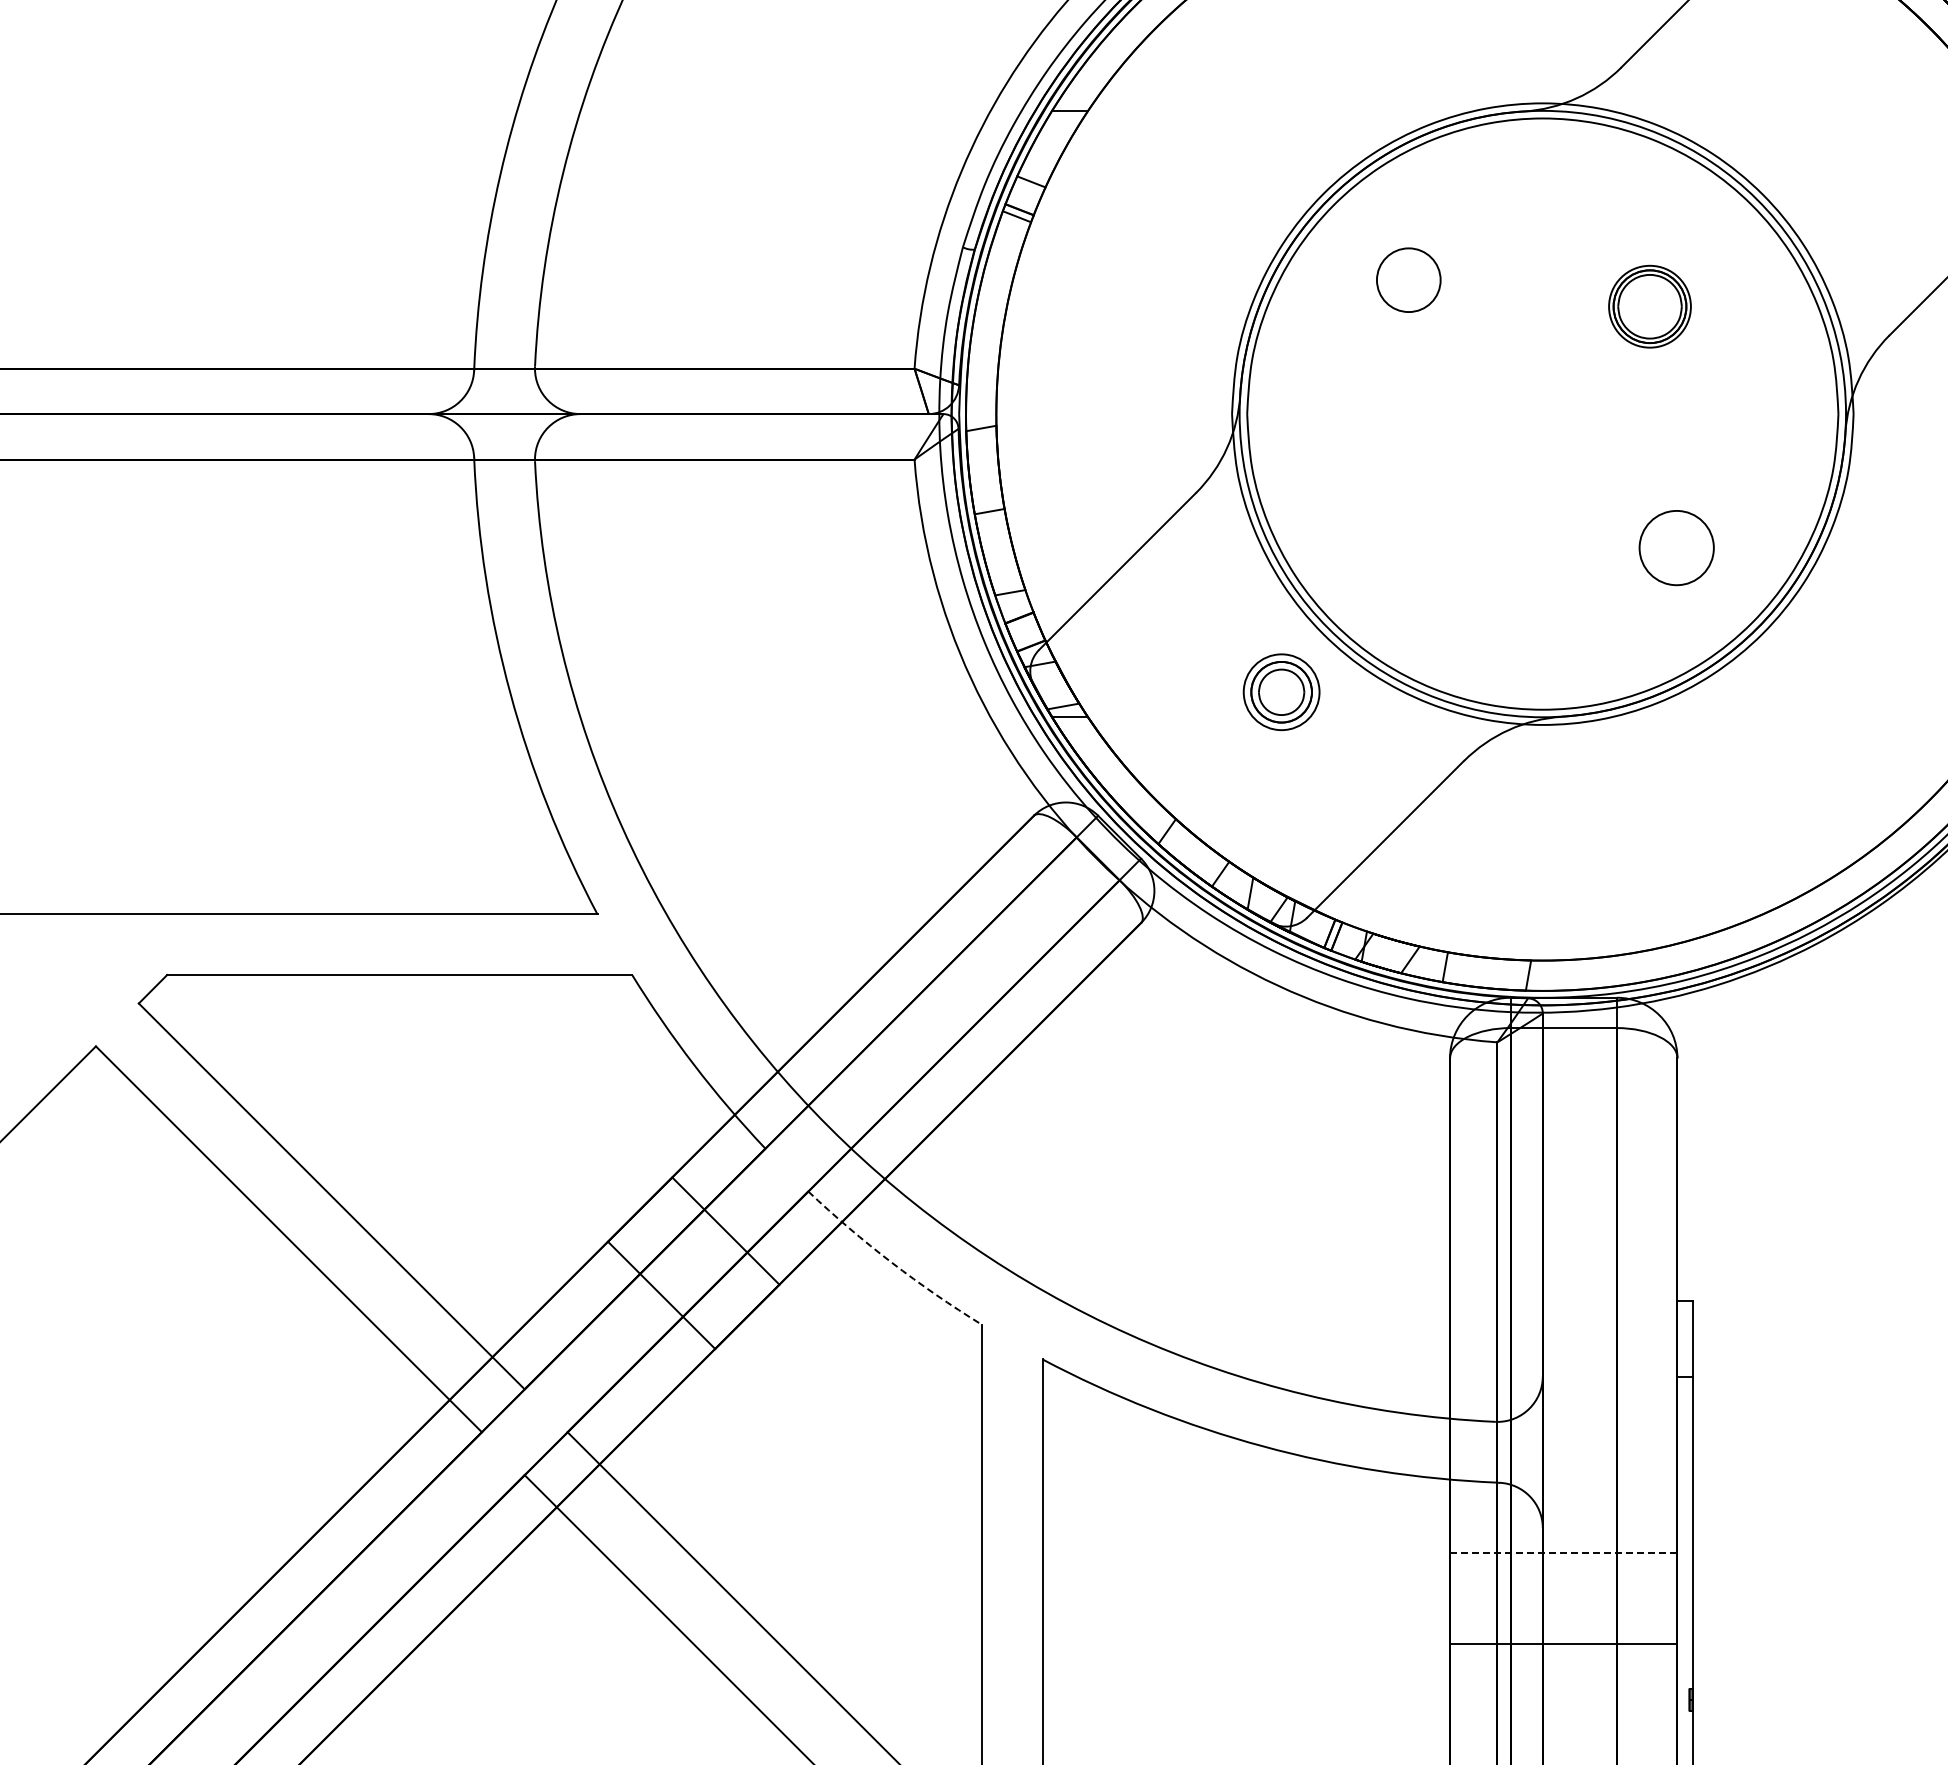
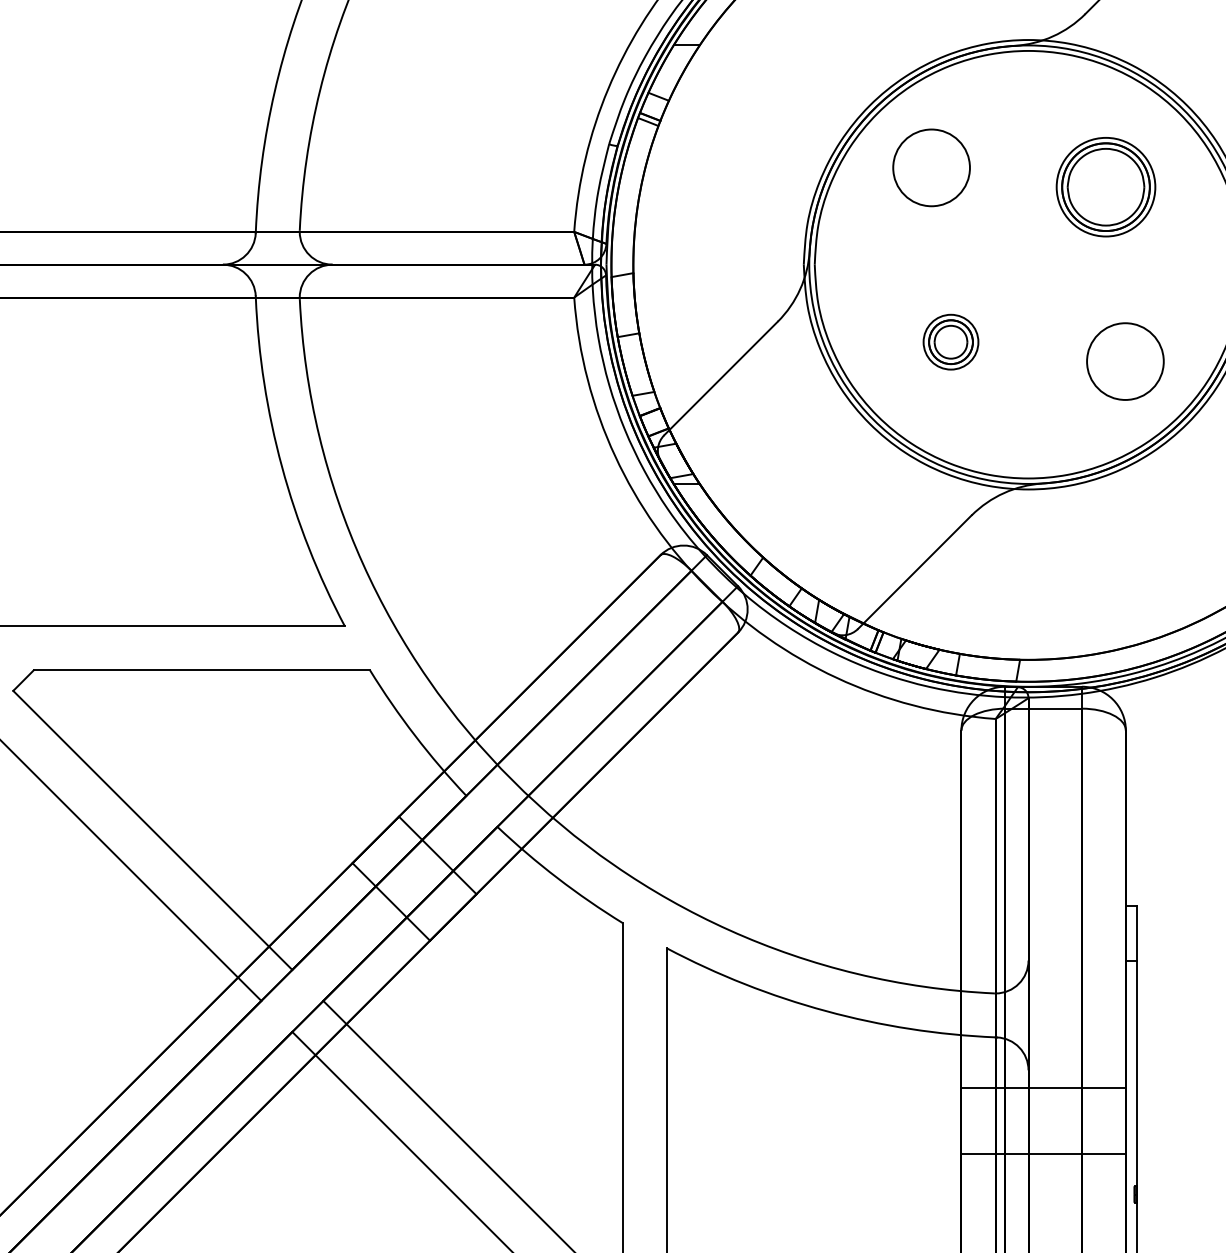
circle: (1408, 280) -> (931, 168), size x1.67
part: (1649, 306) -> (1105, 186), size x1.67
circle: (1676, 547) -> (1125, 361), size x1.43
part: (1281, 692) -> (950, 342), moved
arc: (891, 1262) -> (557, 878), dashed -> solid
line: (1563, 1552) -> (1043, 1087), dashed -> solid

